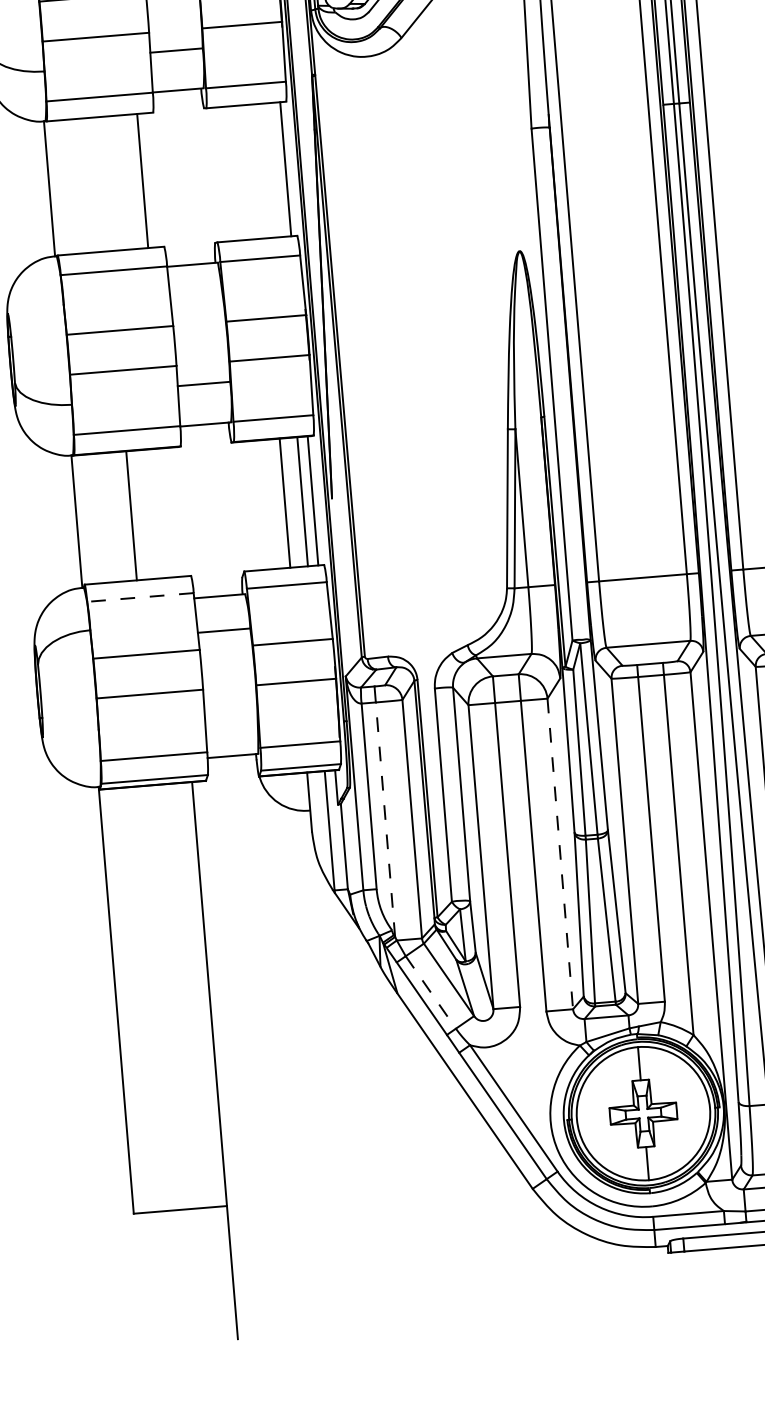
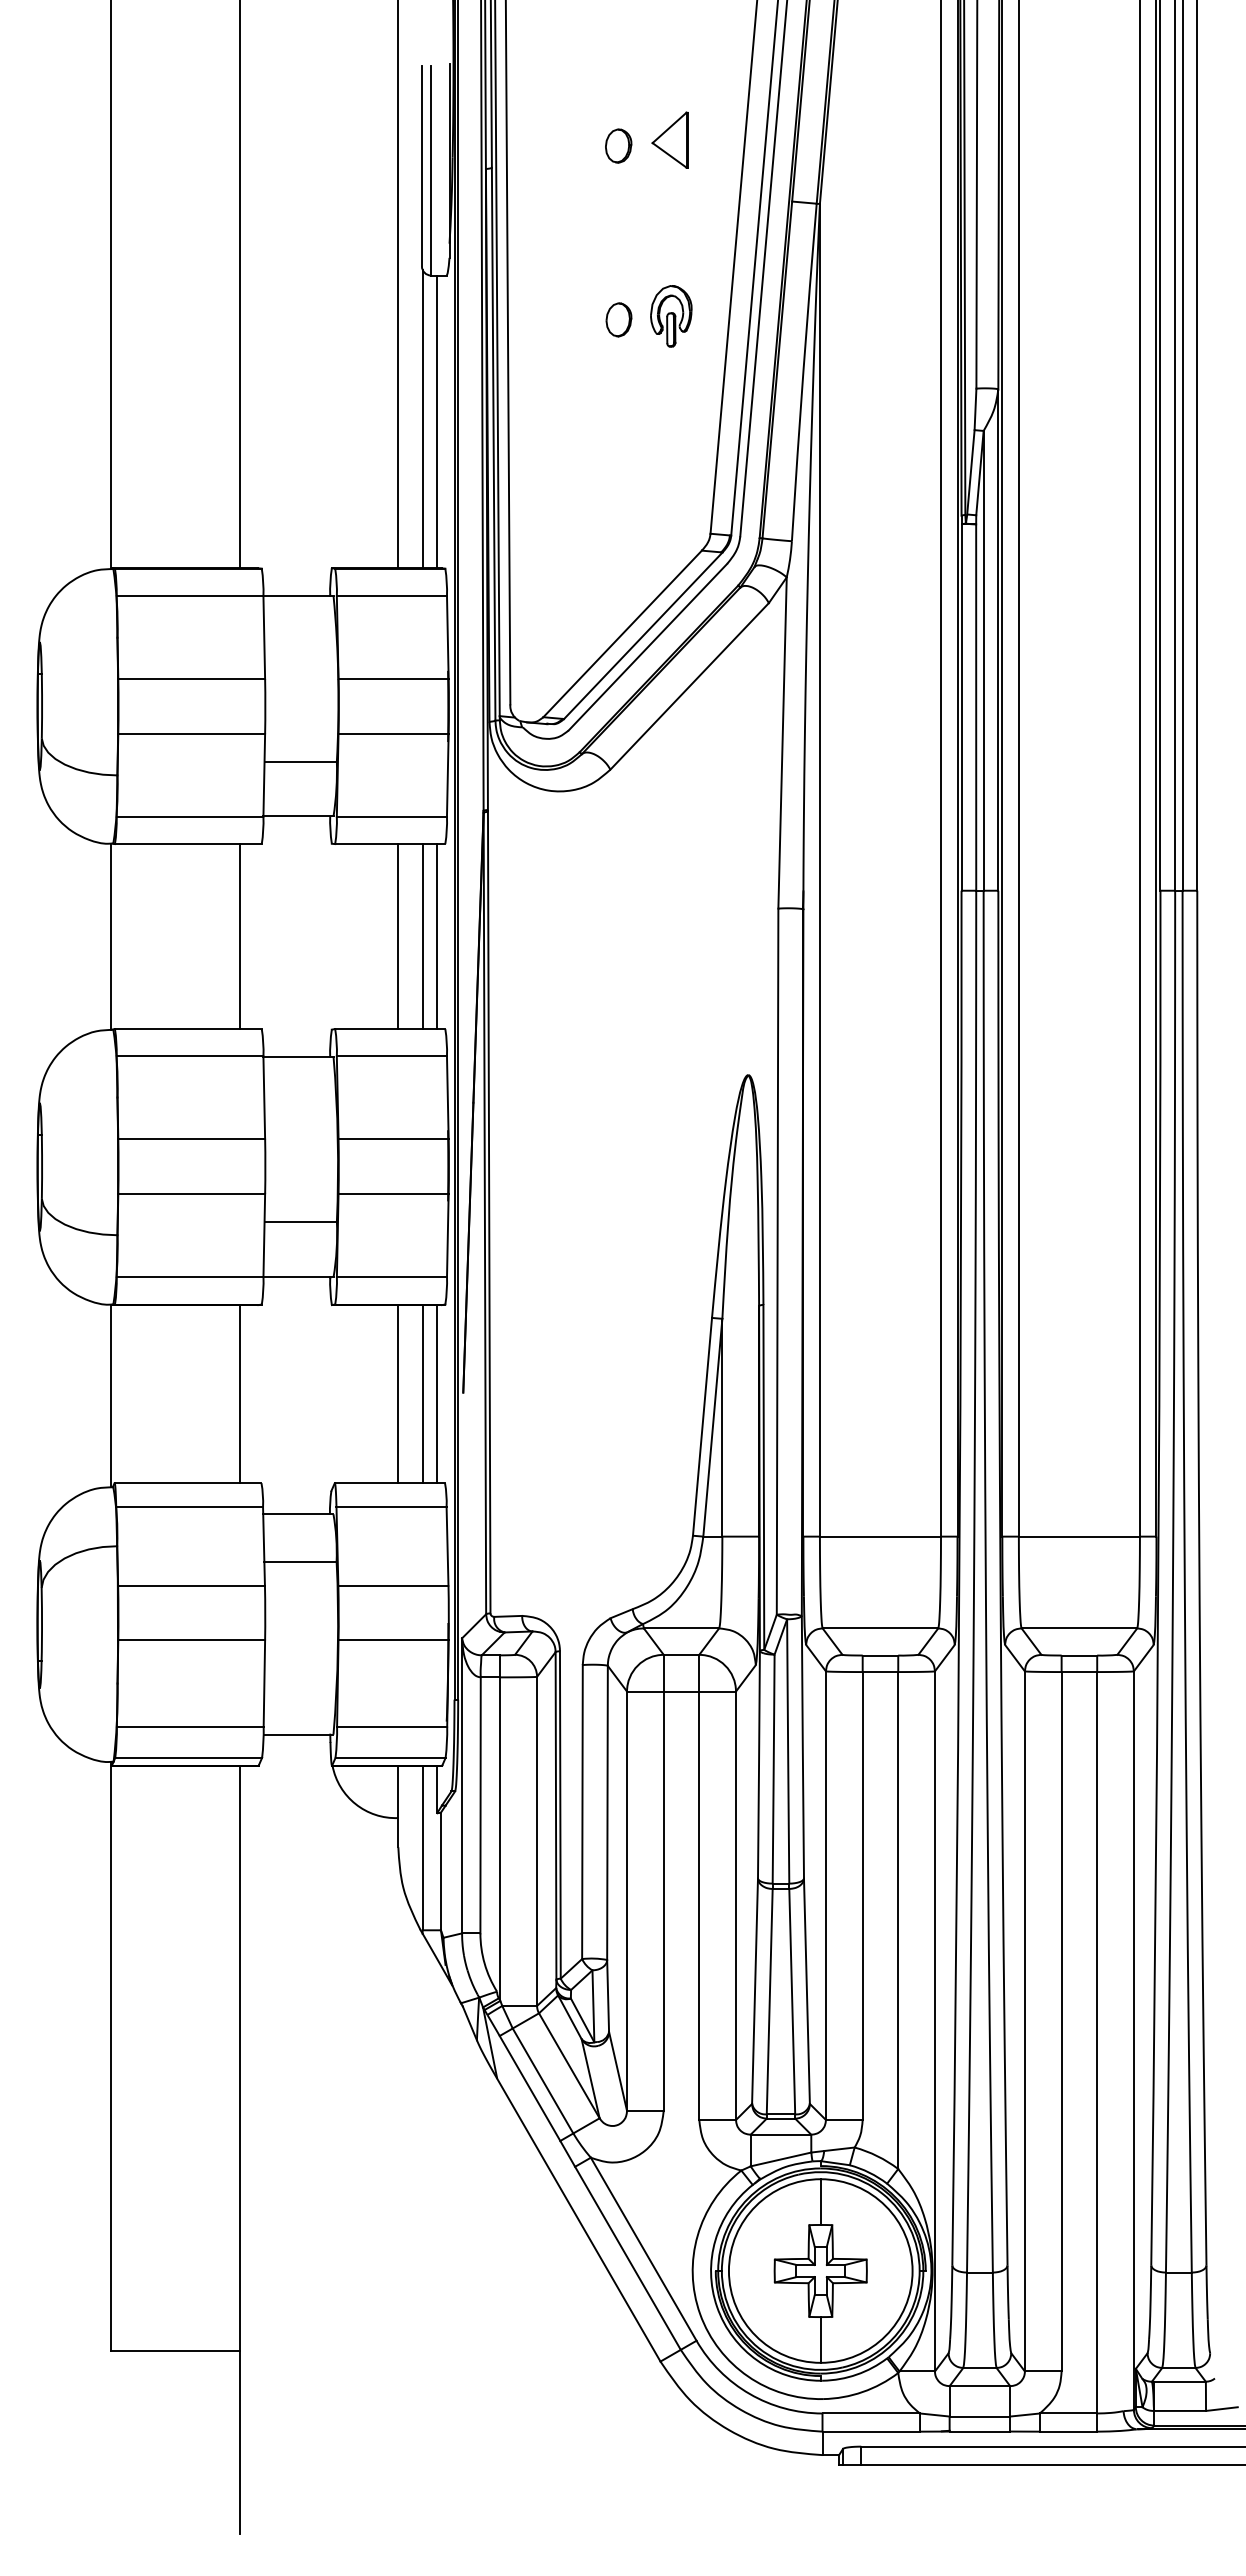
line: (275, 170) -> (422, 936), added
line: (257, 171) -> (398, 936), added
line: (131, 516) -> (239, 1394), moved
line: (140, 597) -> (189, 1506), dashed -> solid
line: (385, 819) -> (500, 1839), dashed -> solid
line: (560, 854) -> (736, 1906), dashed -> solid
line: (431, 992) -> (543, 2080), dashed -> solid

